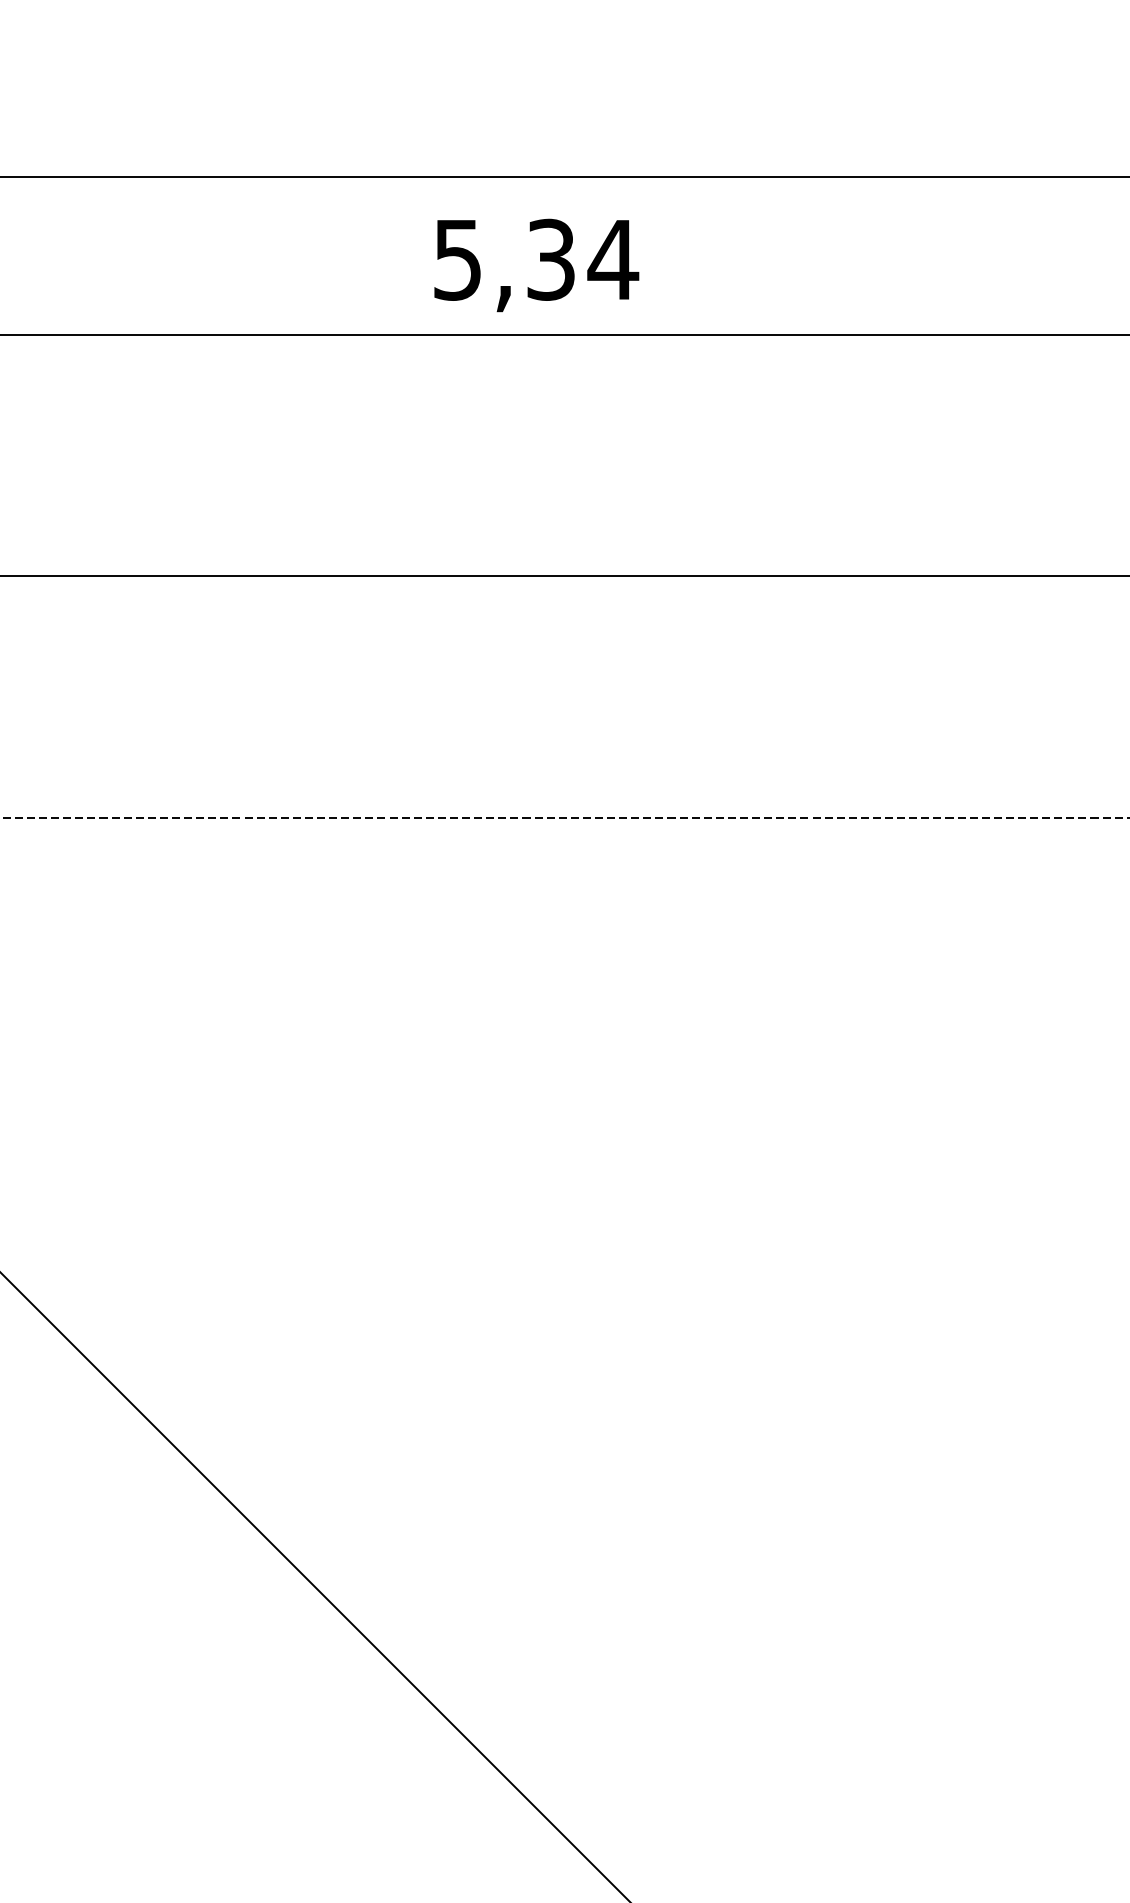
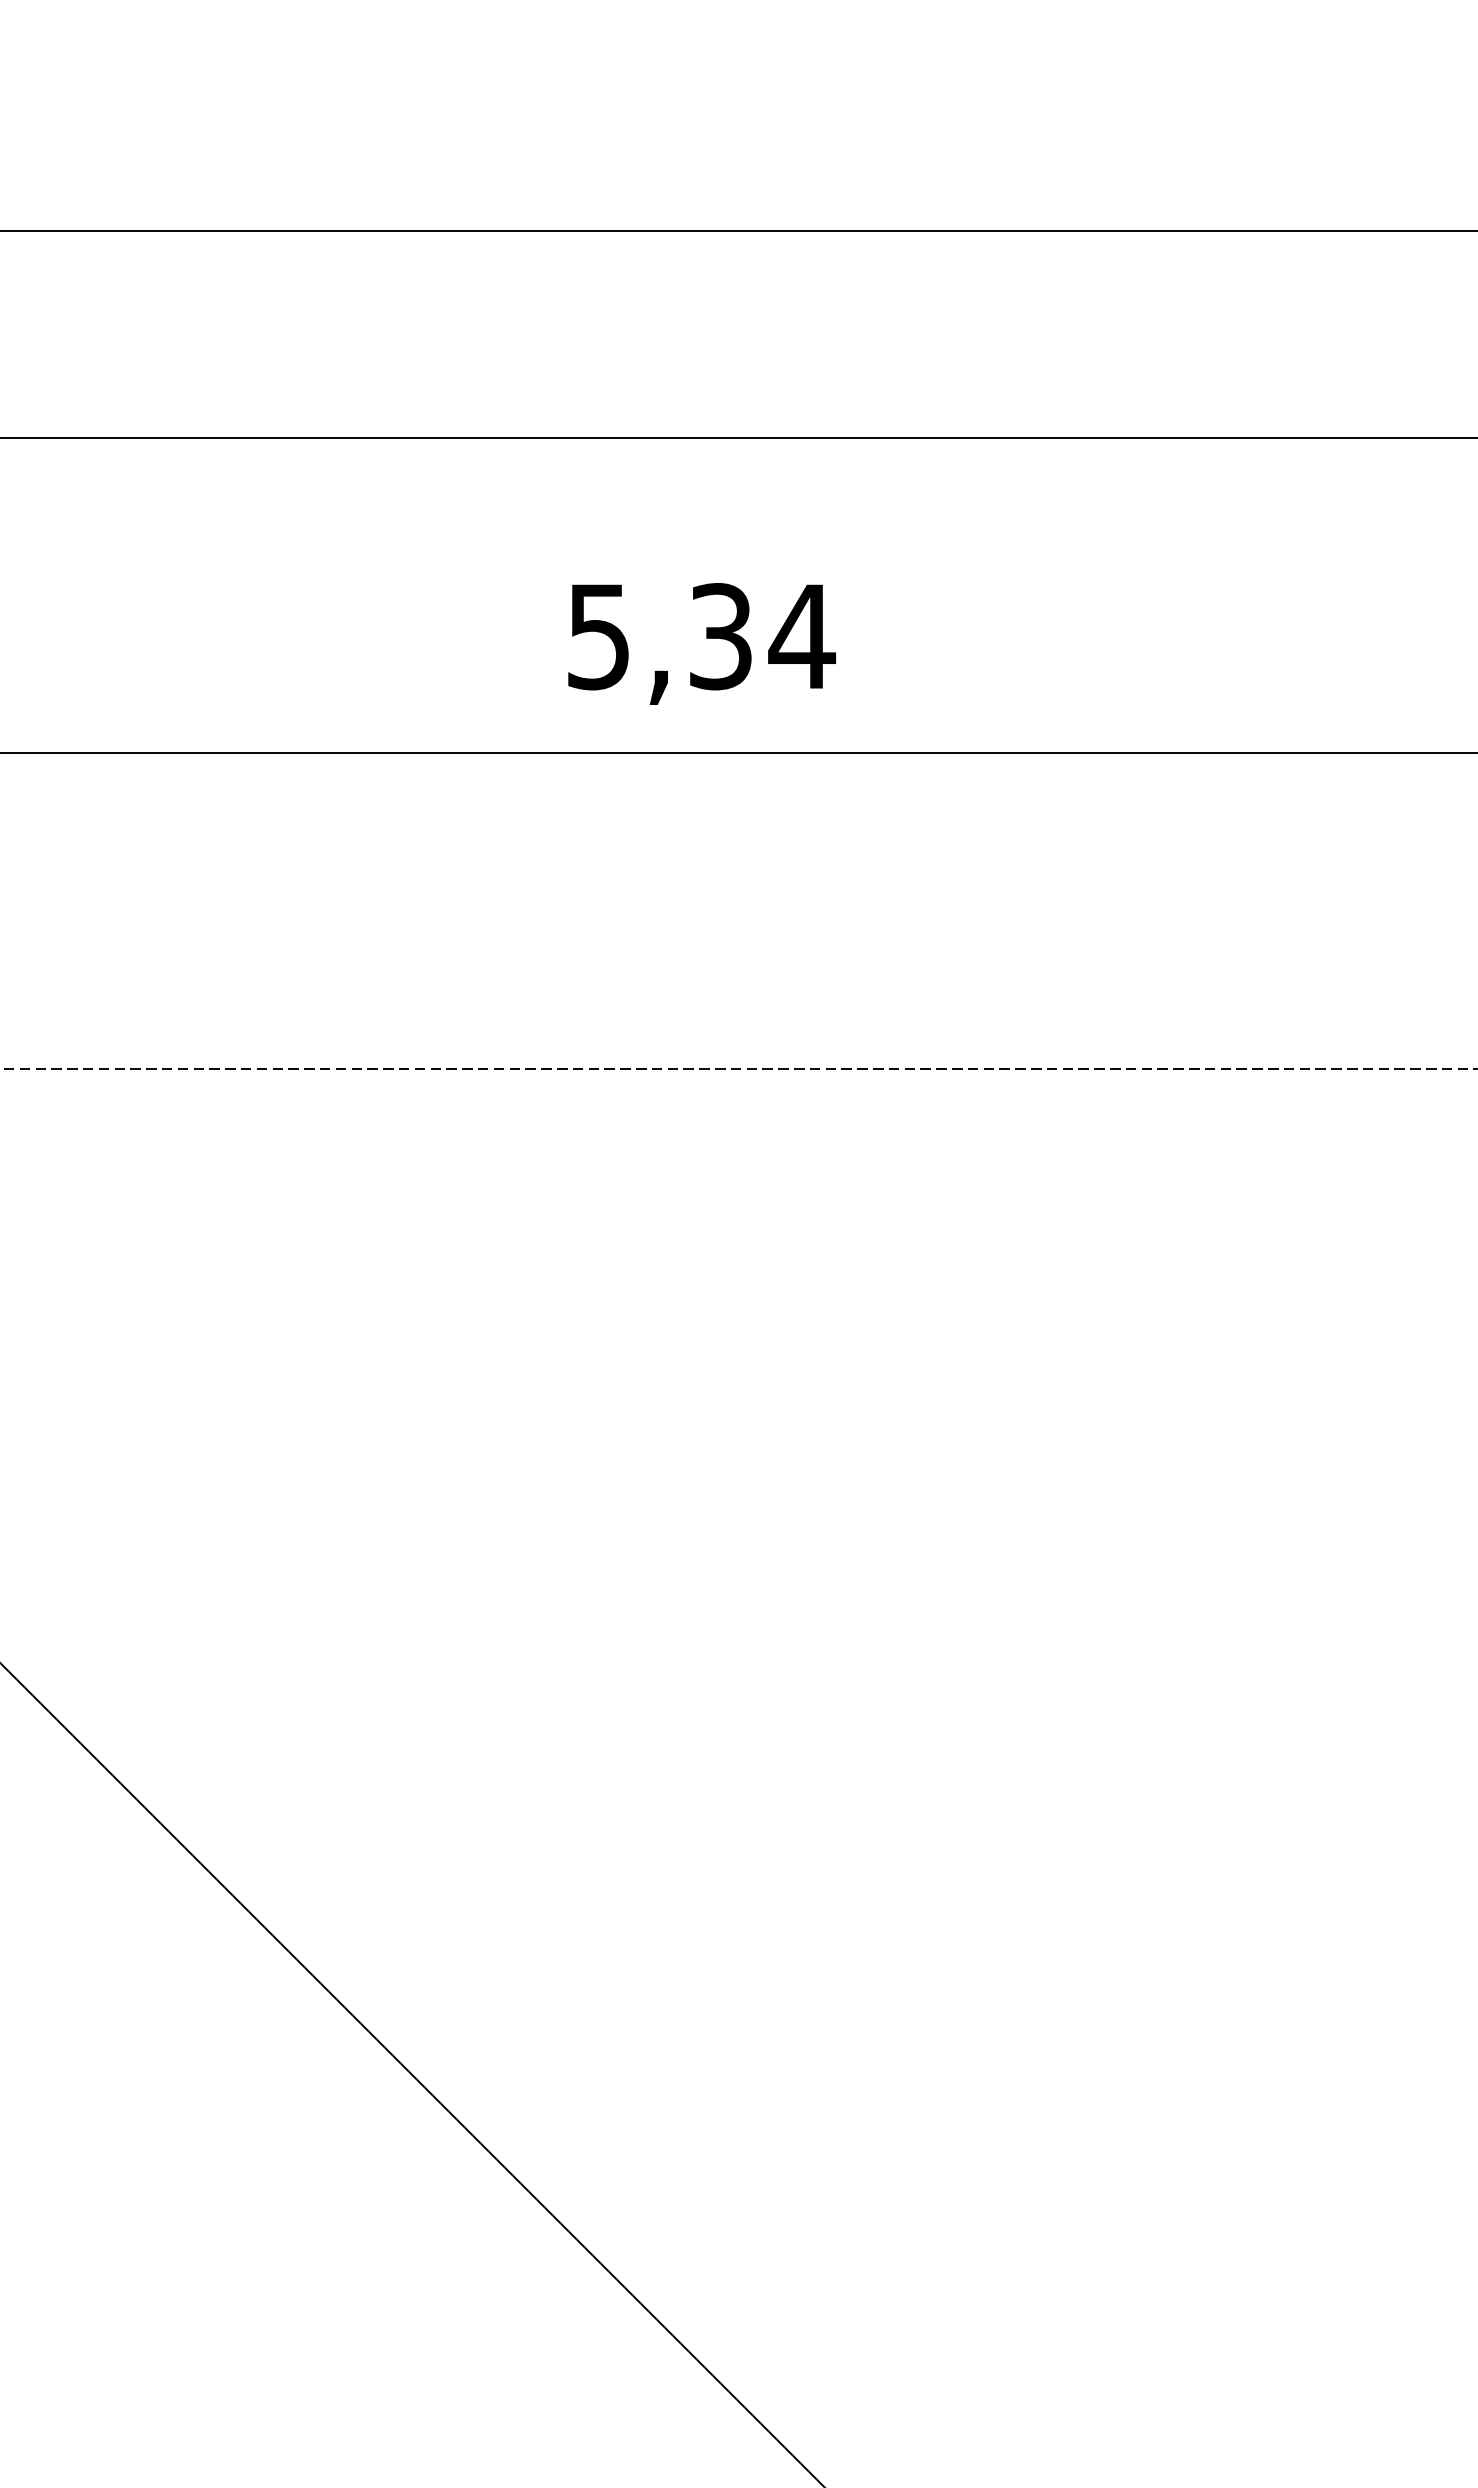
text: (536, 265) -> (701, 643), moved

